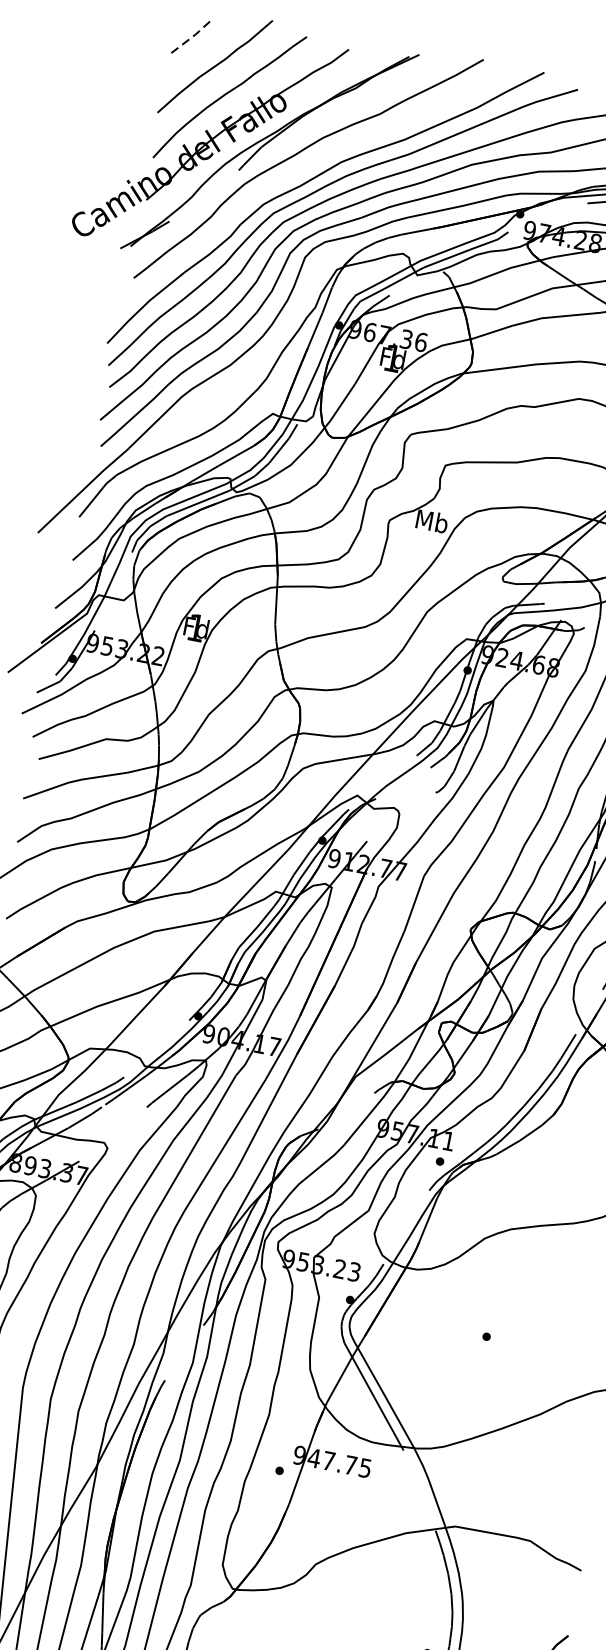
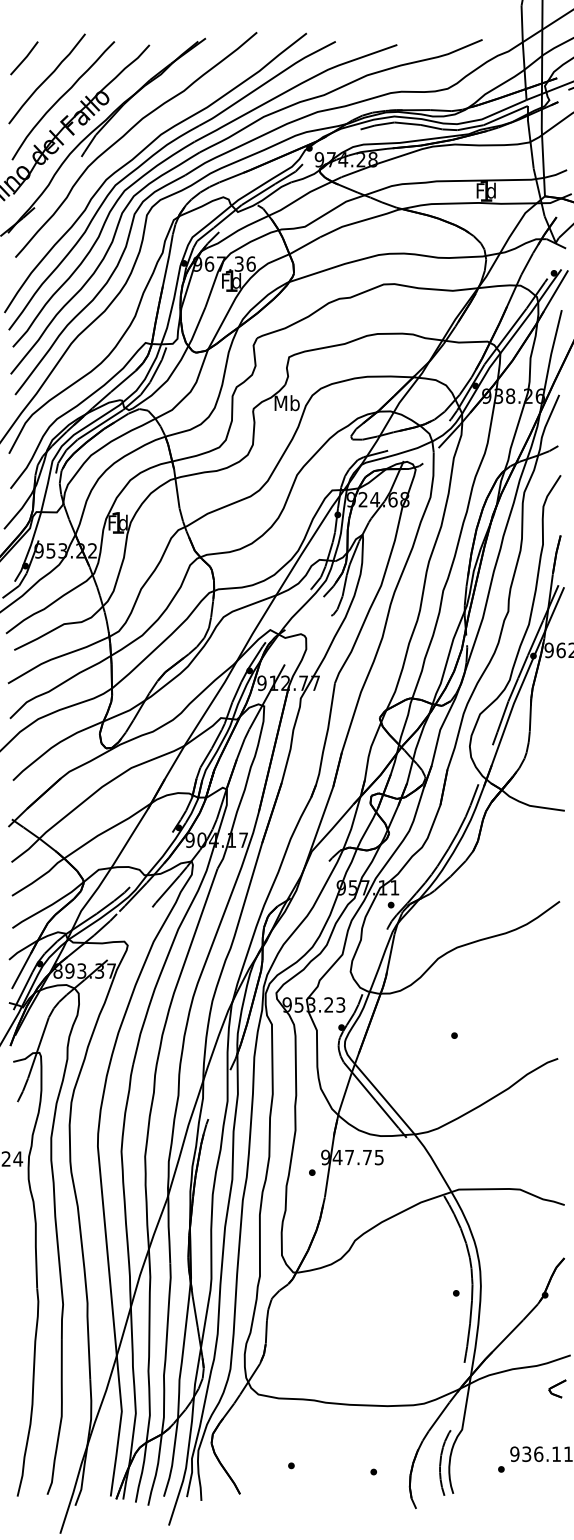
line: (193, 36) -> (25, 58), dashed -> solid

